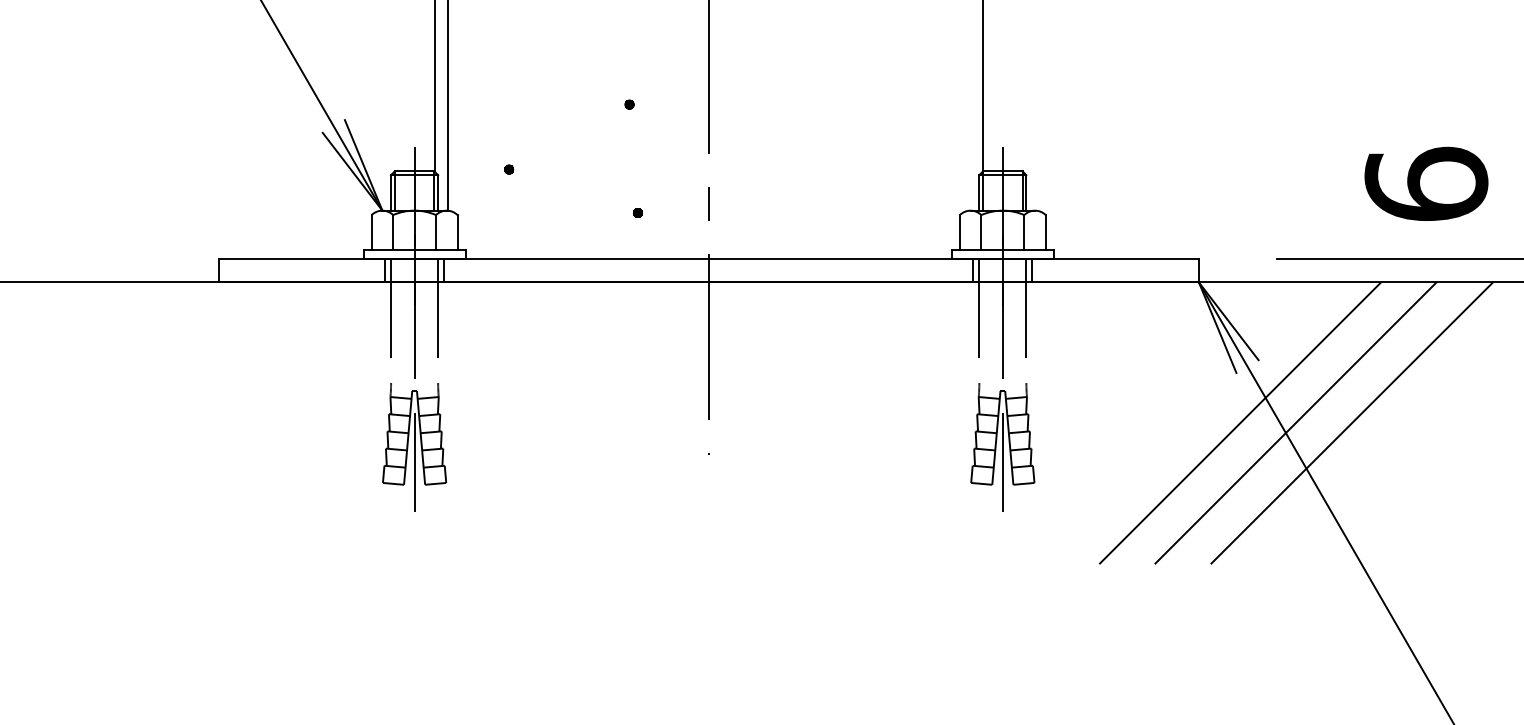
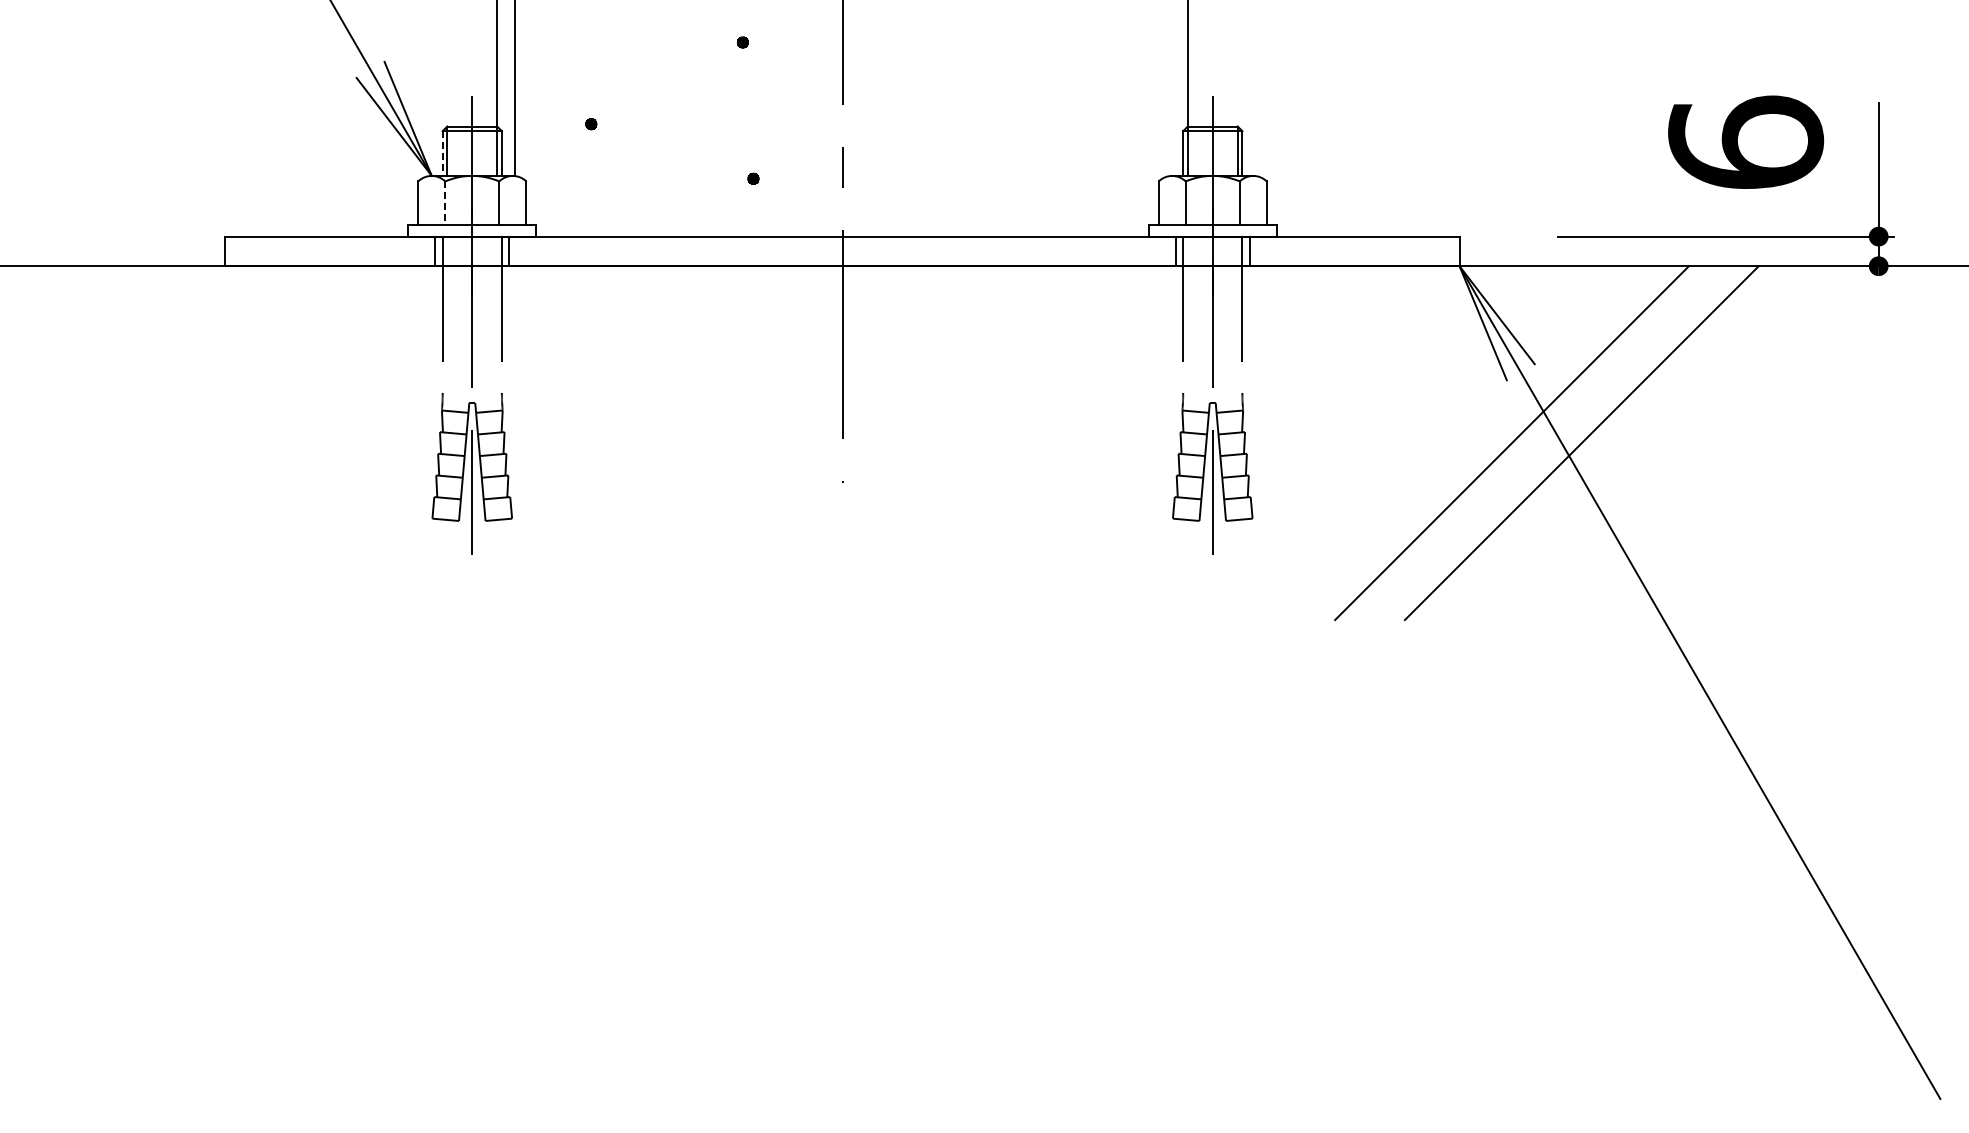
line: (390, 193) -> (442, 154), solid -> dashed
line: (393, 232) -> (445, 203), solid -> dashed
line: (1352, 423) -> (1652, 443), removed

